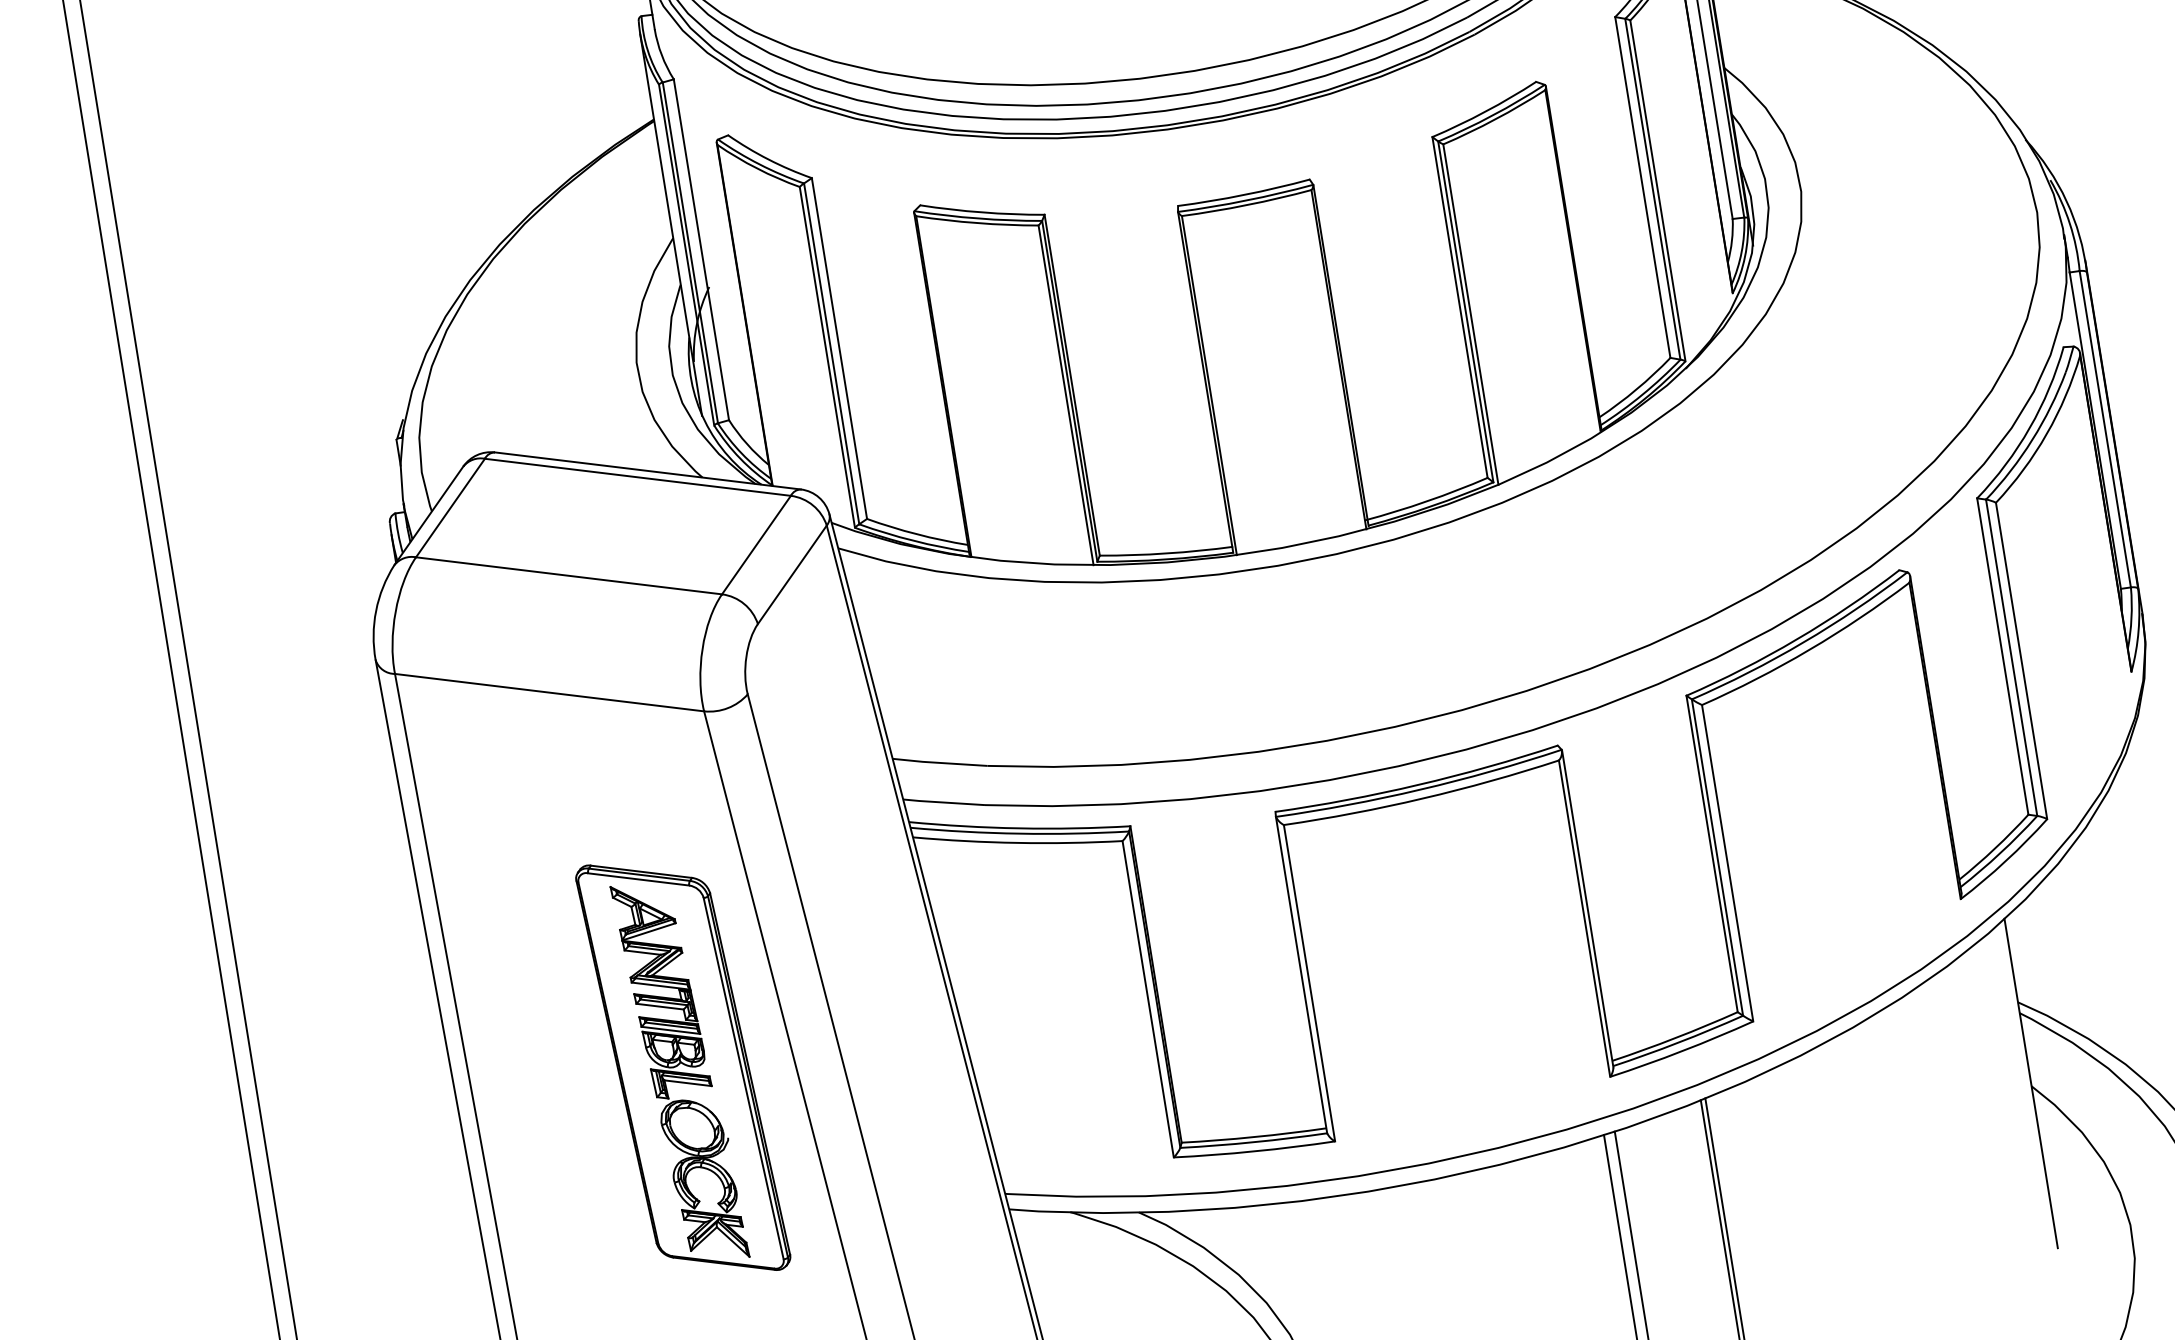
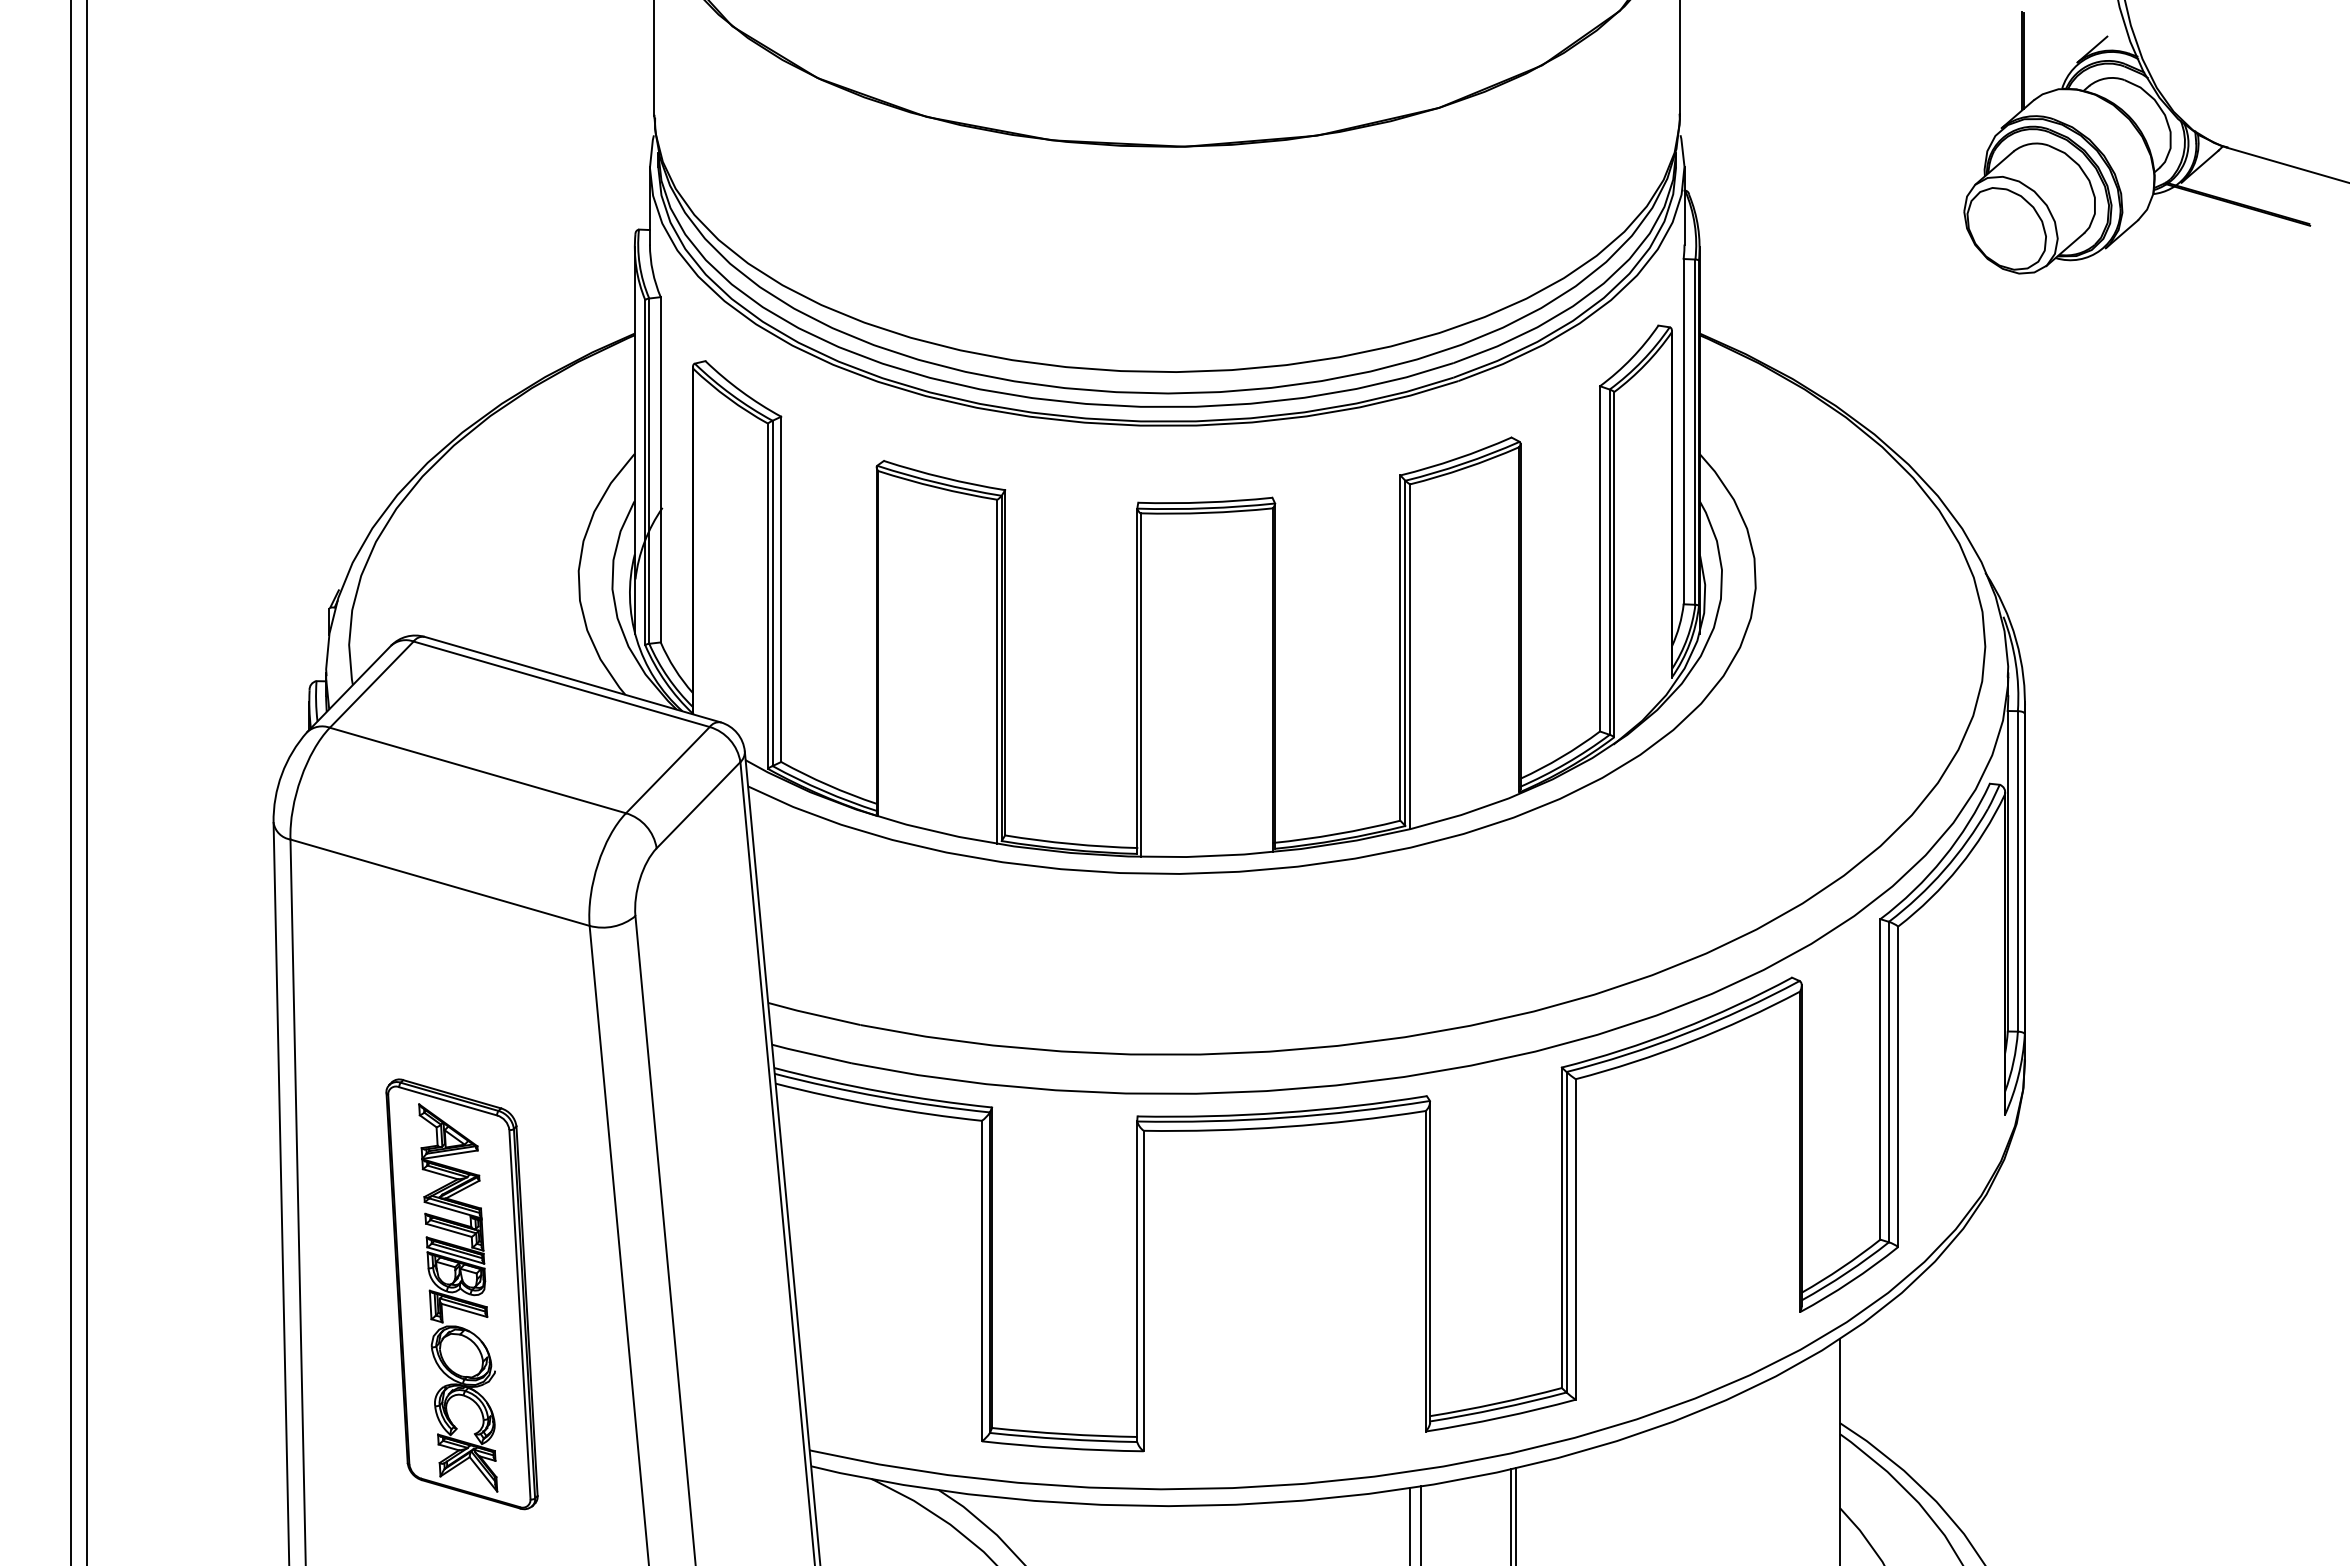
part: (682, 1067) -> (461, 1294), moved

